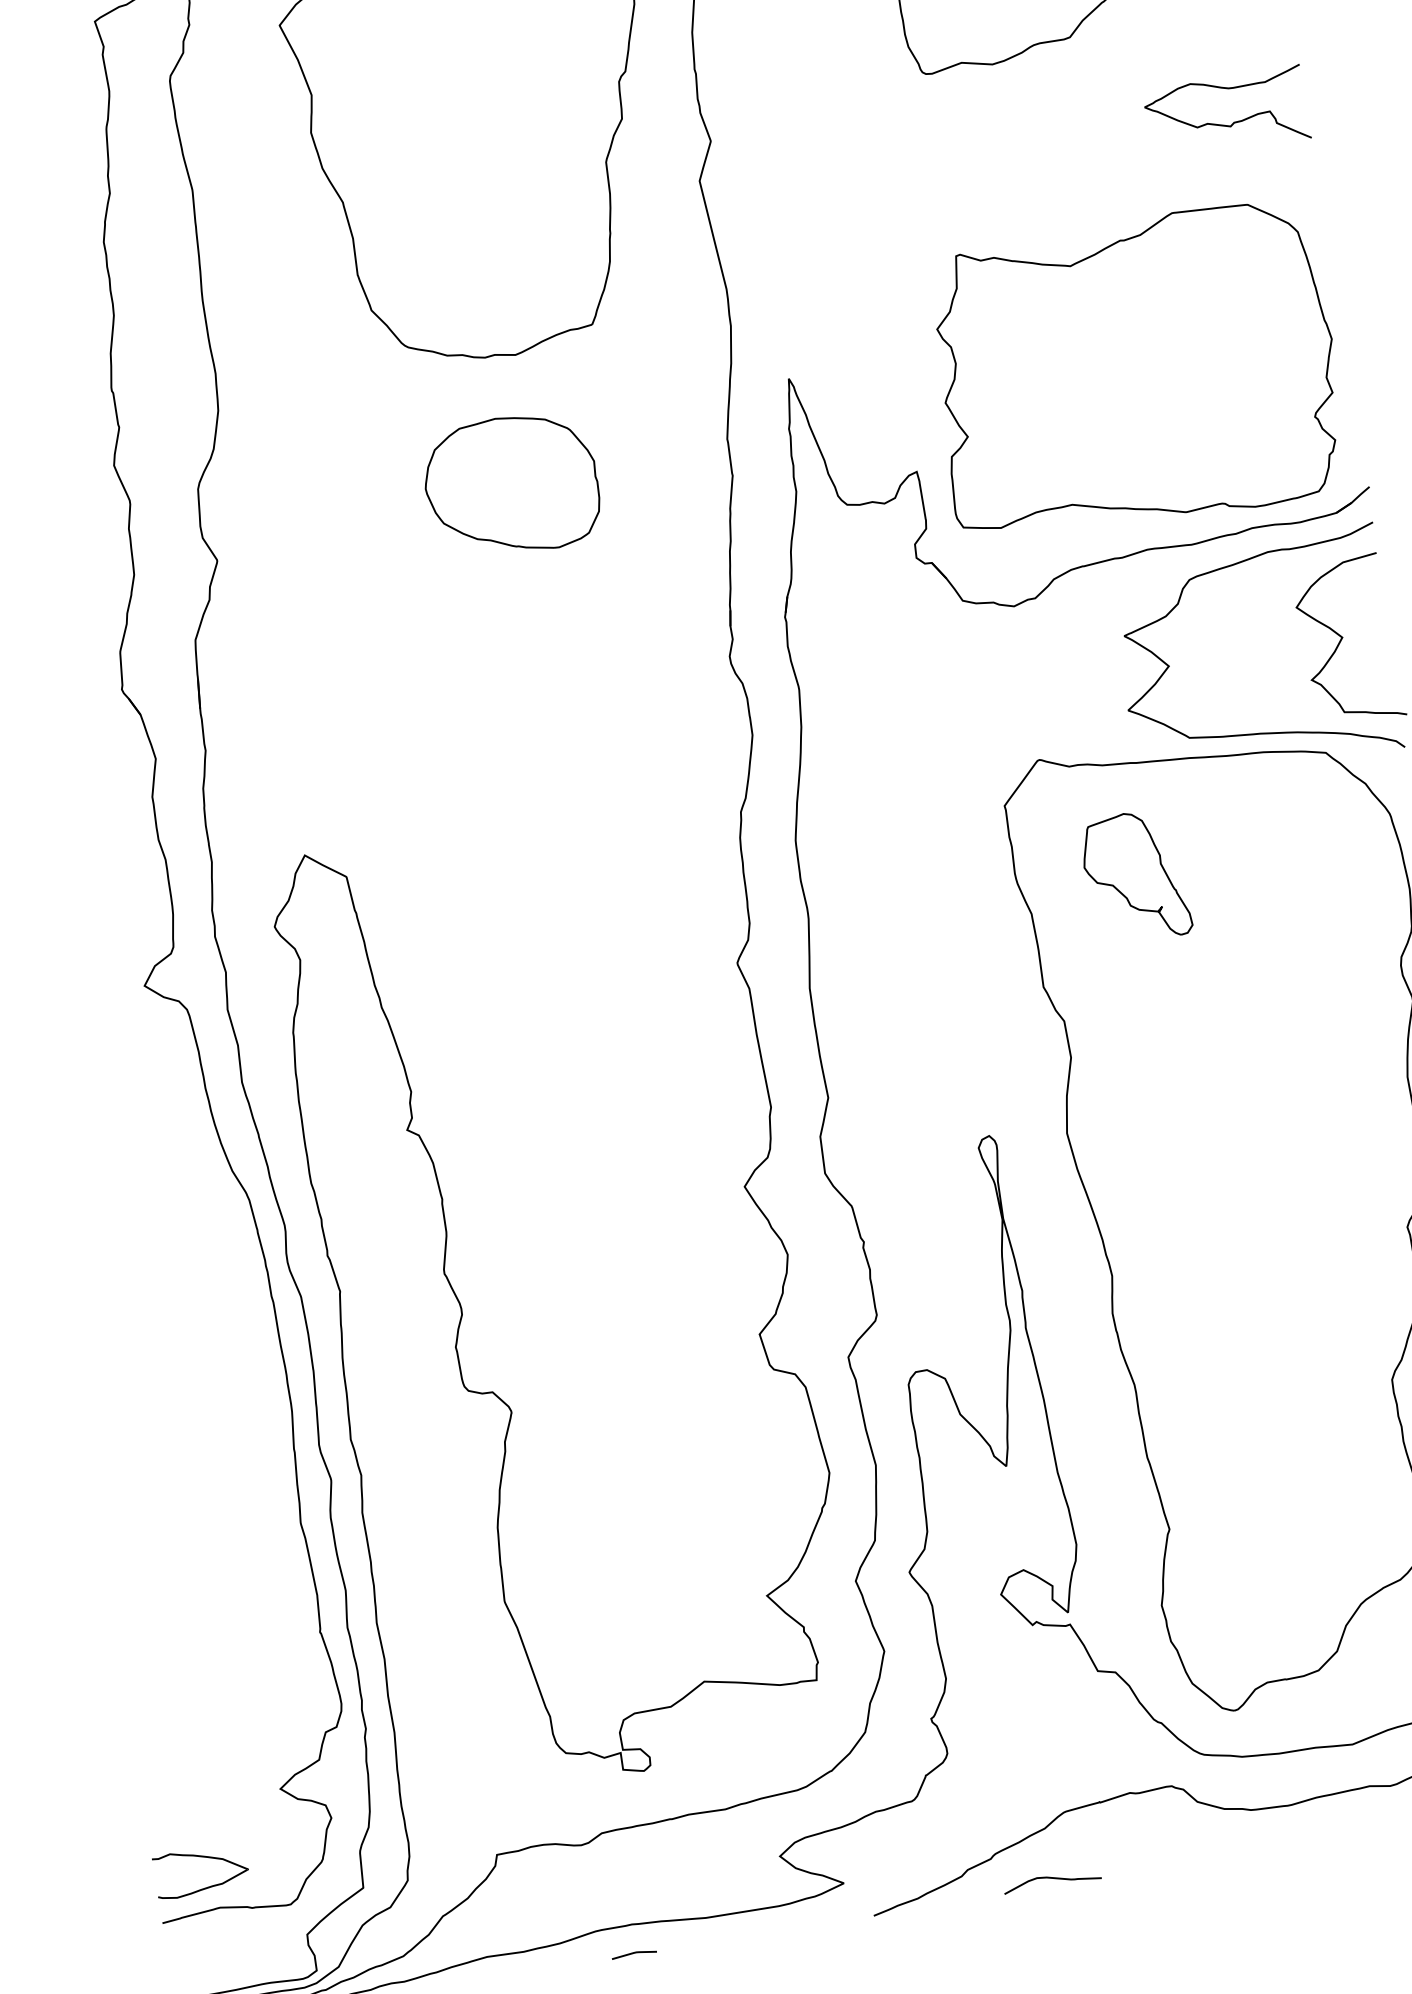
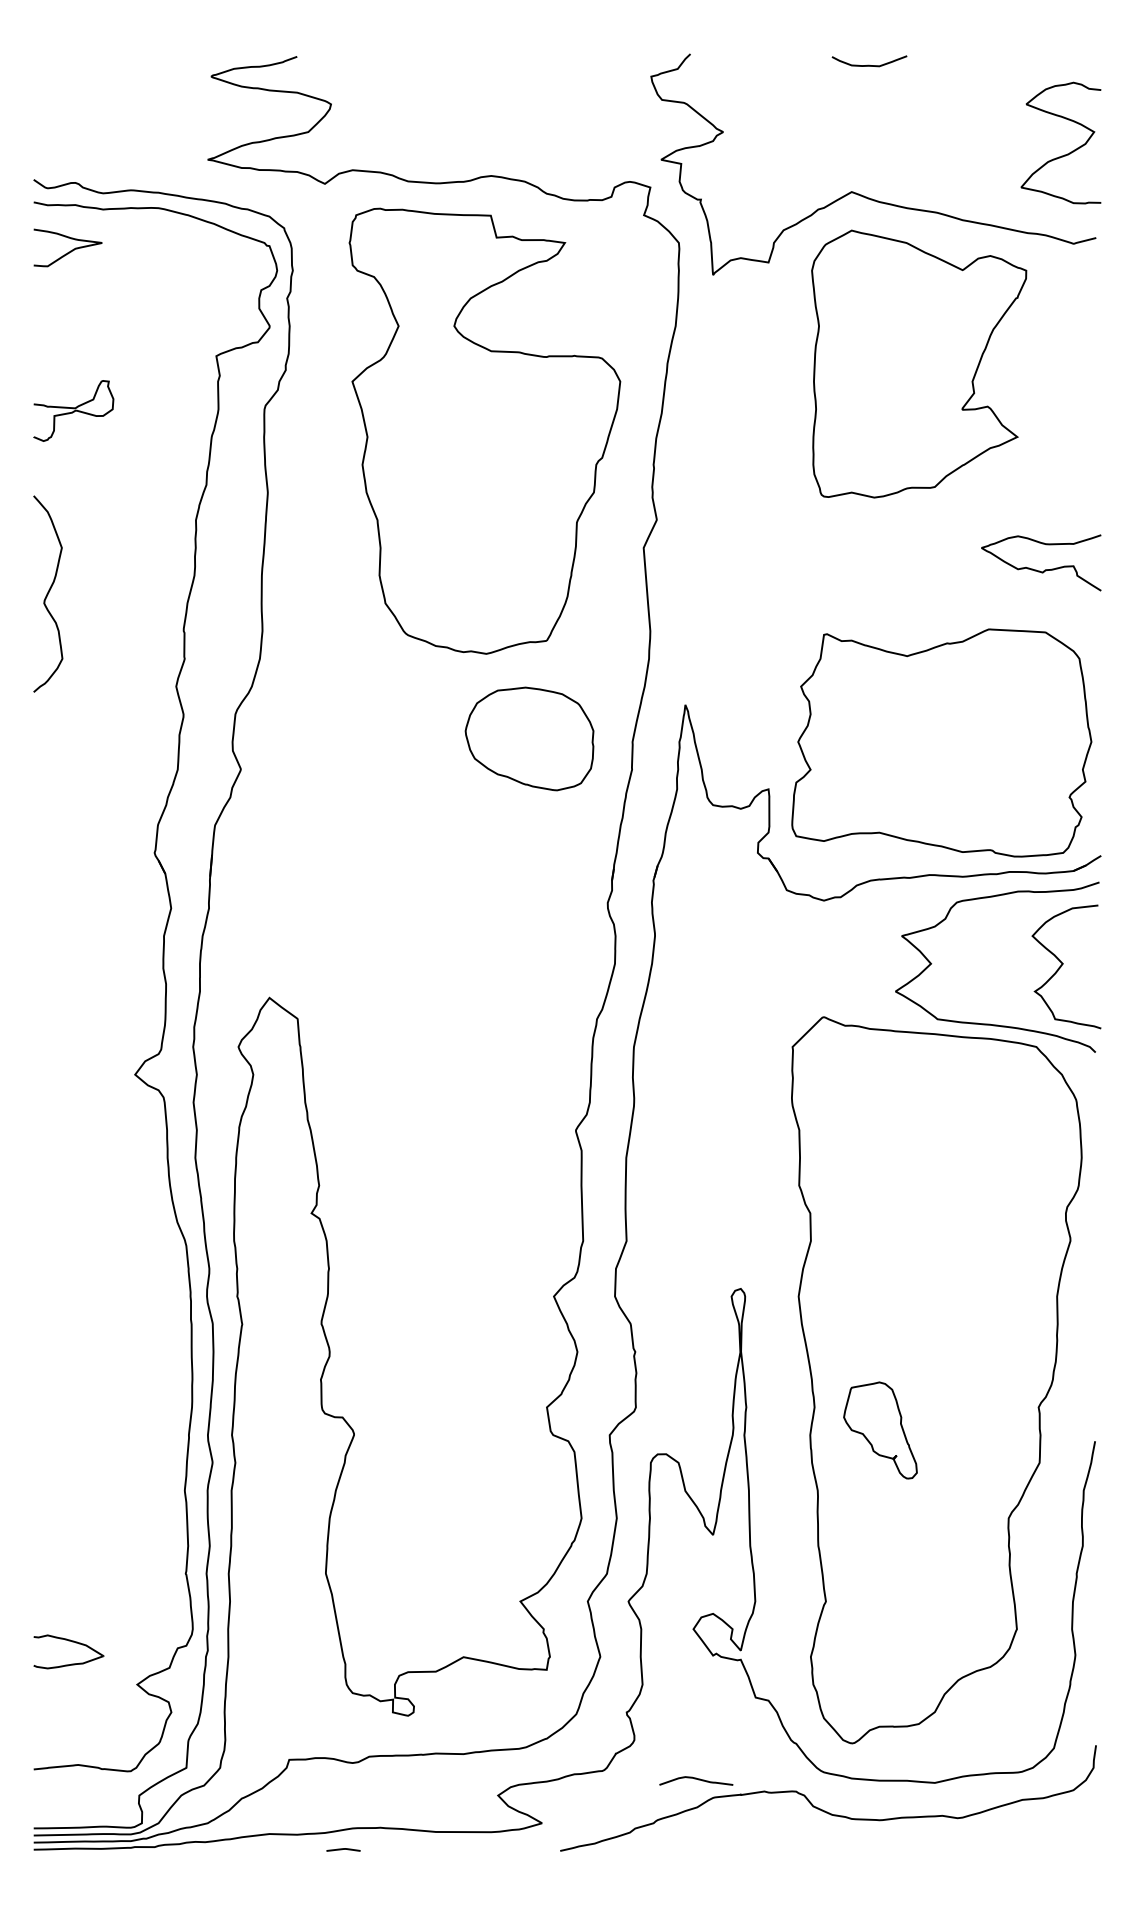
part: (511, 485) -> (529, 738), moved
part: (1135, 877) -> (880, 1430), moved
part: (204, 1858) -> (72, 1642), moved
curve: (1052, 1878) -> (696, 1779), moved
line: (634, 1953) -> (343, 1849), moved

